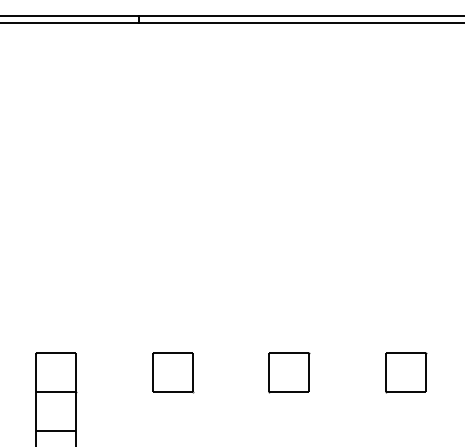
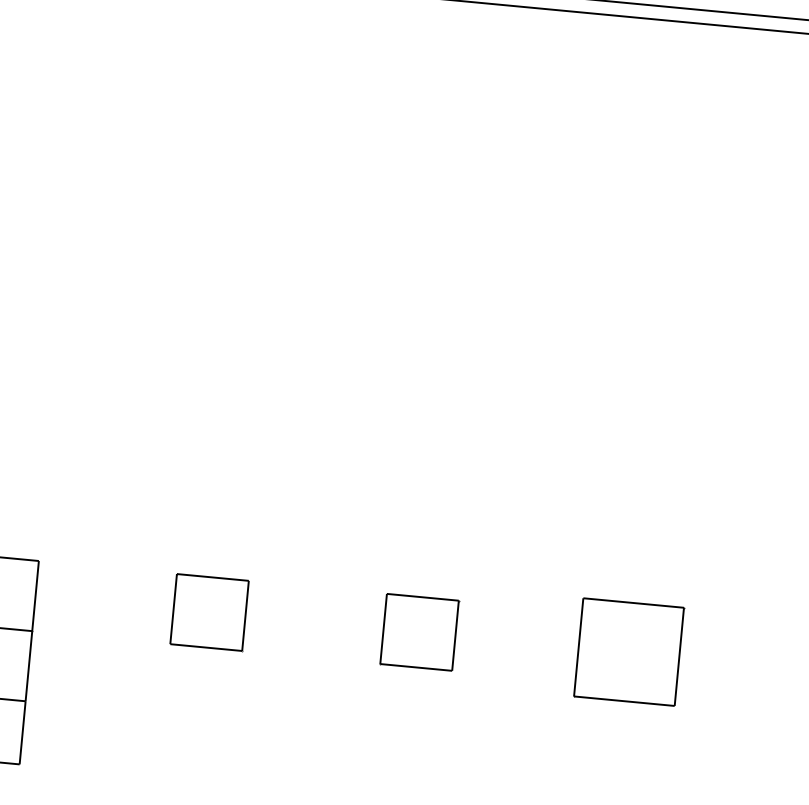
part: (406, 372) -> (630, 651), size x1.4

